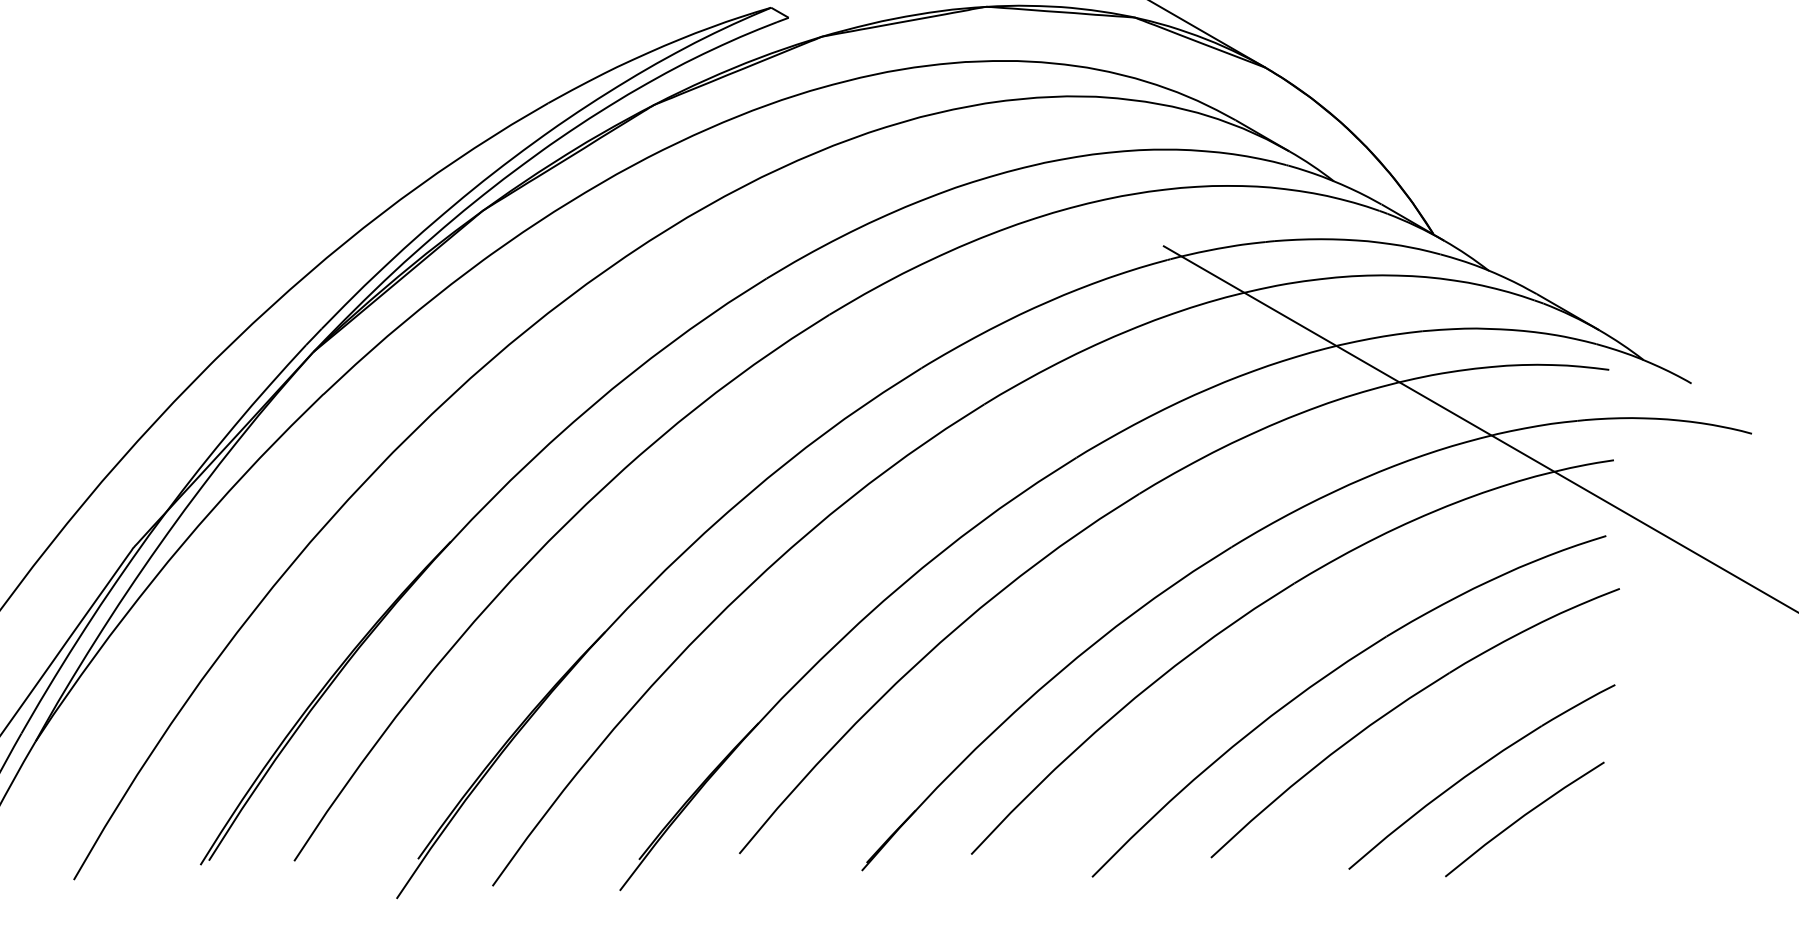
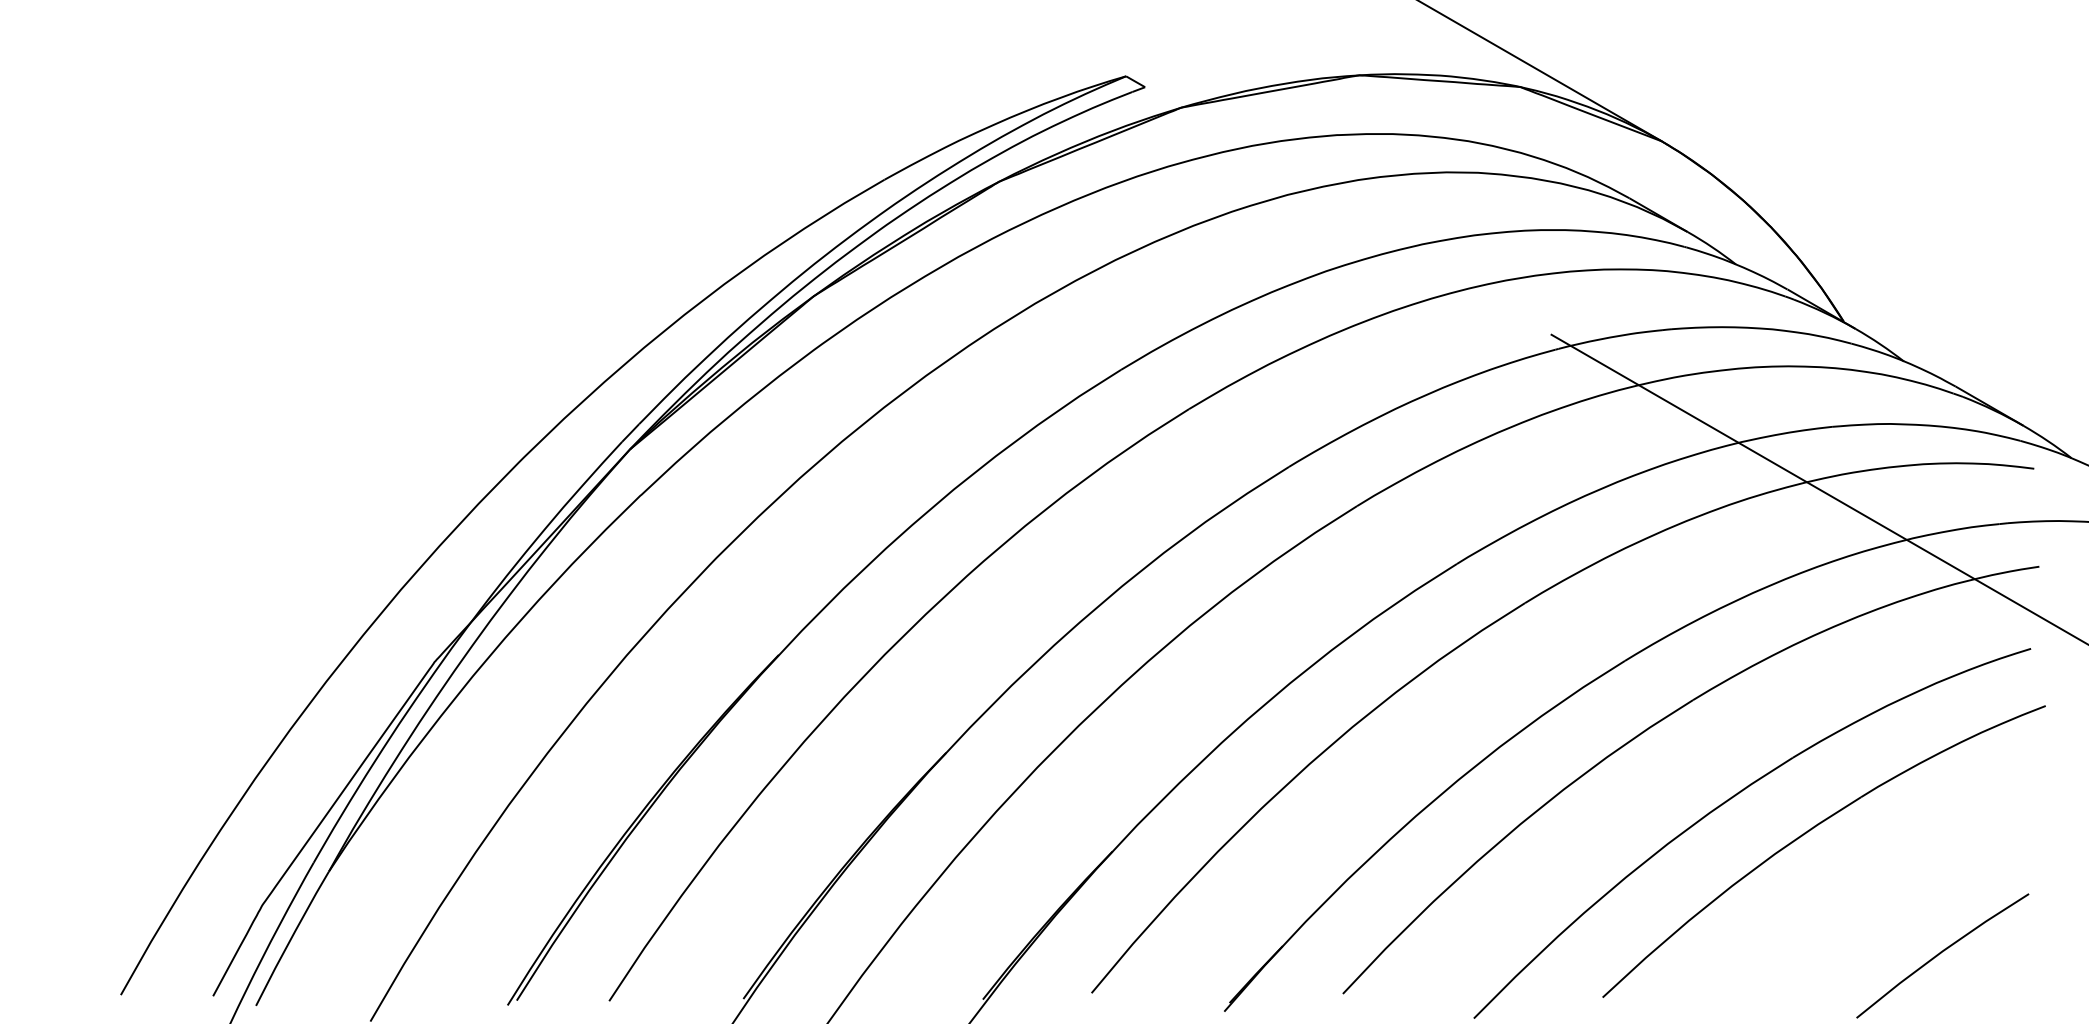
part: (1476, 770) -> (1890, 902), removed

